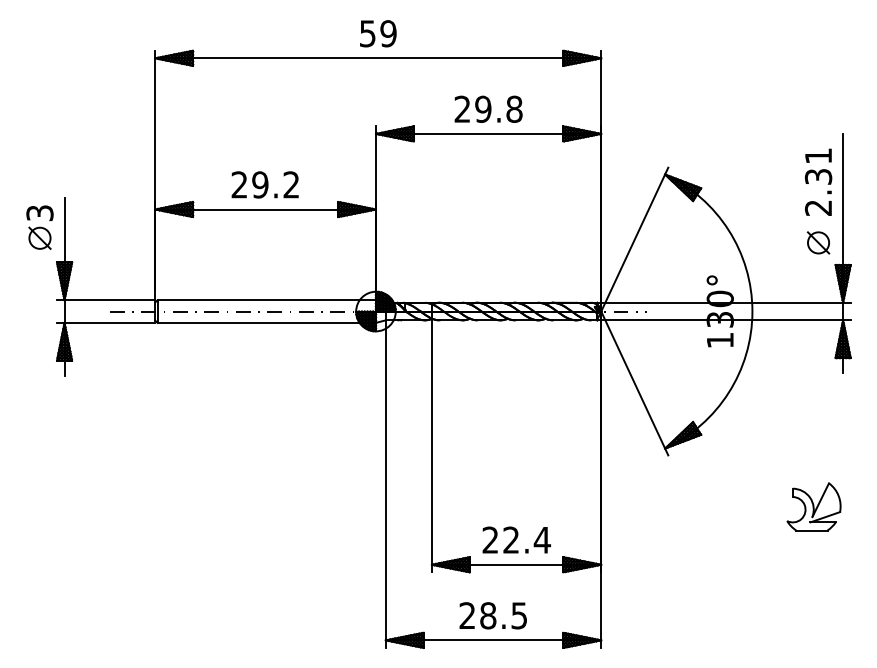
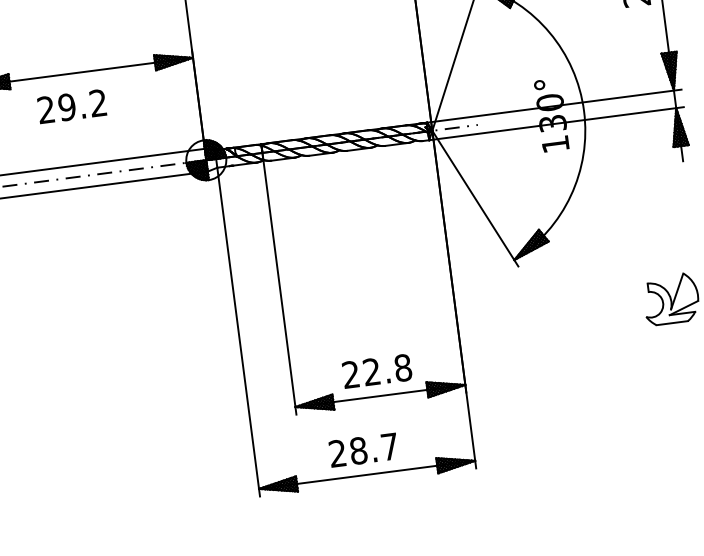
text: (264, 184) -> (71, 106), moved
part: (818, 242) -> (641, 33), removed
text: (542, 539) -> (403, 367), 22.4 -> 22.8
text: (518, 615) -> (388, 446), 28.5 -> 28.7

